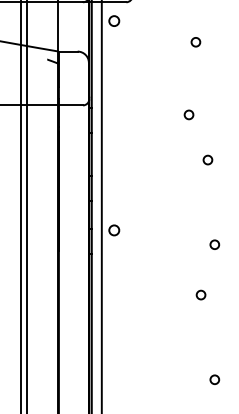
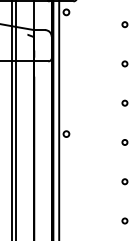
circle: (195, 41) -> (124, 24), moved
circle: (188, 114) -> (124, 63), moved
circle: (207, 158) -> (124, 102), moved
circle: (200, 294) -> (124, 181), moved

